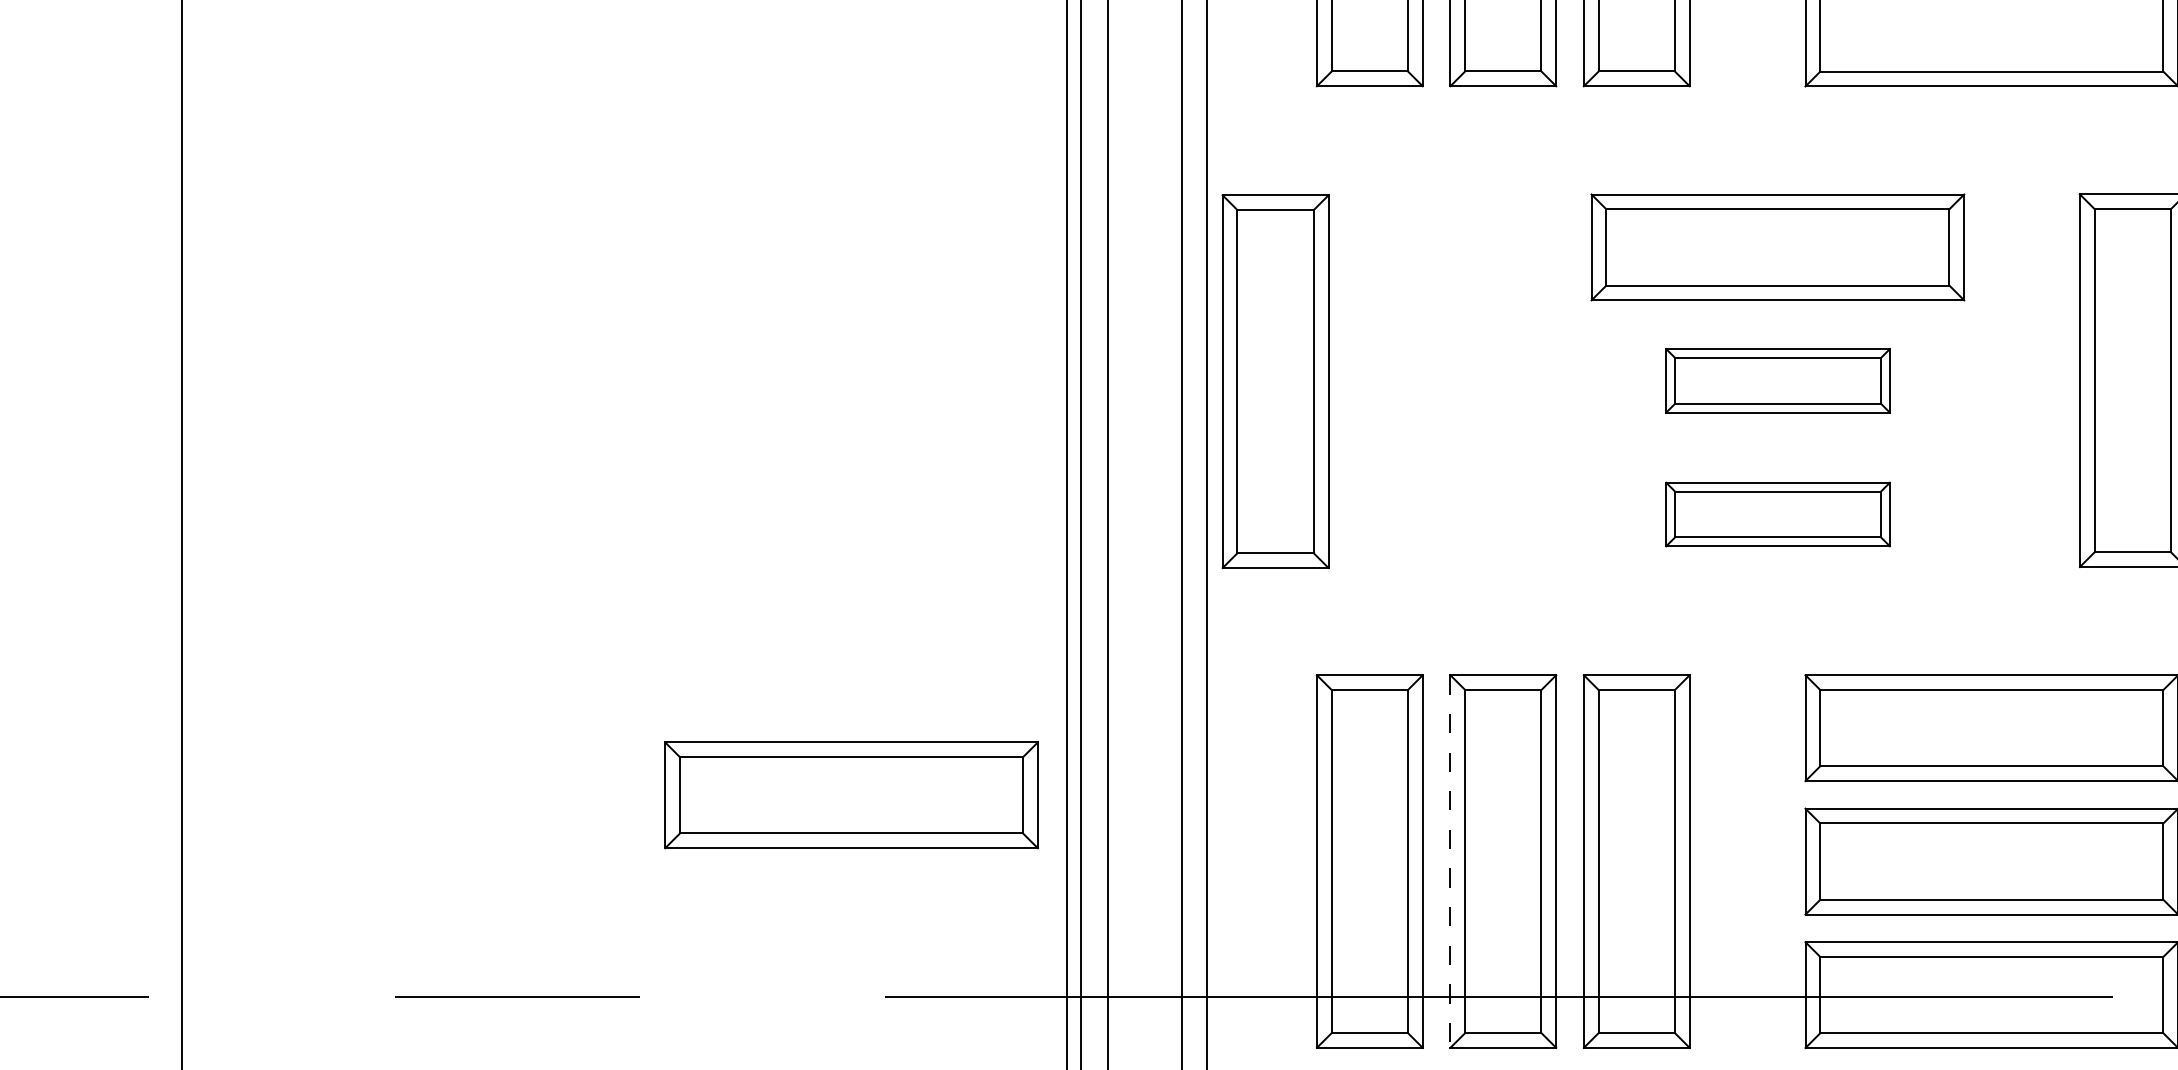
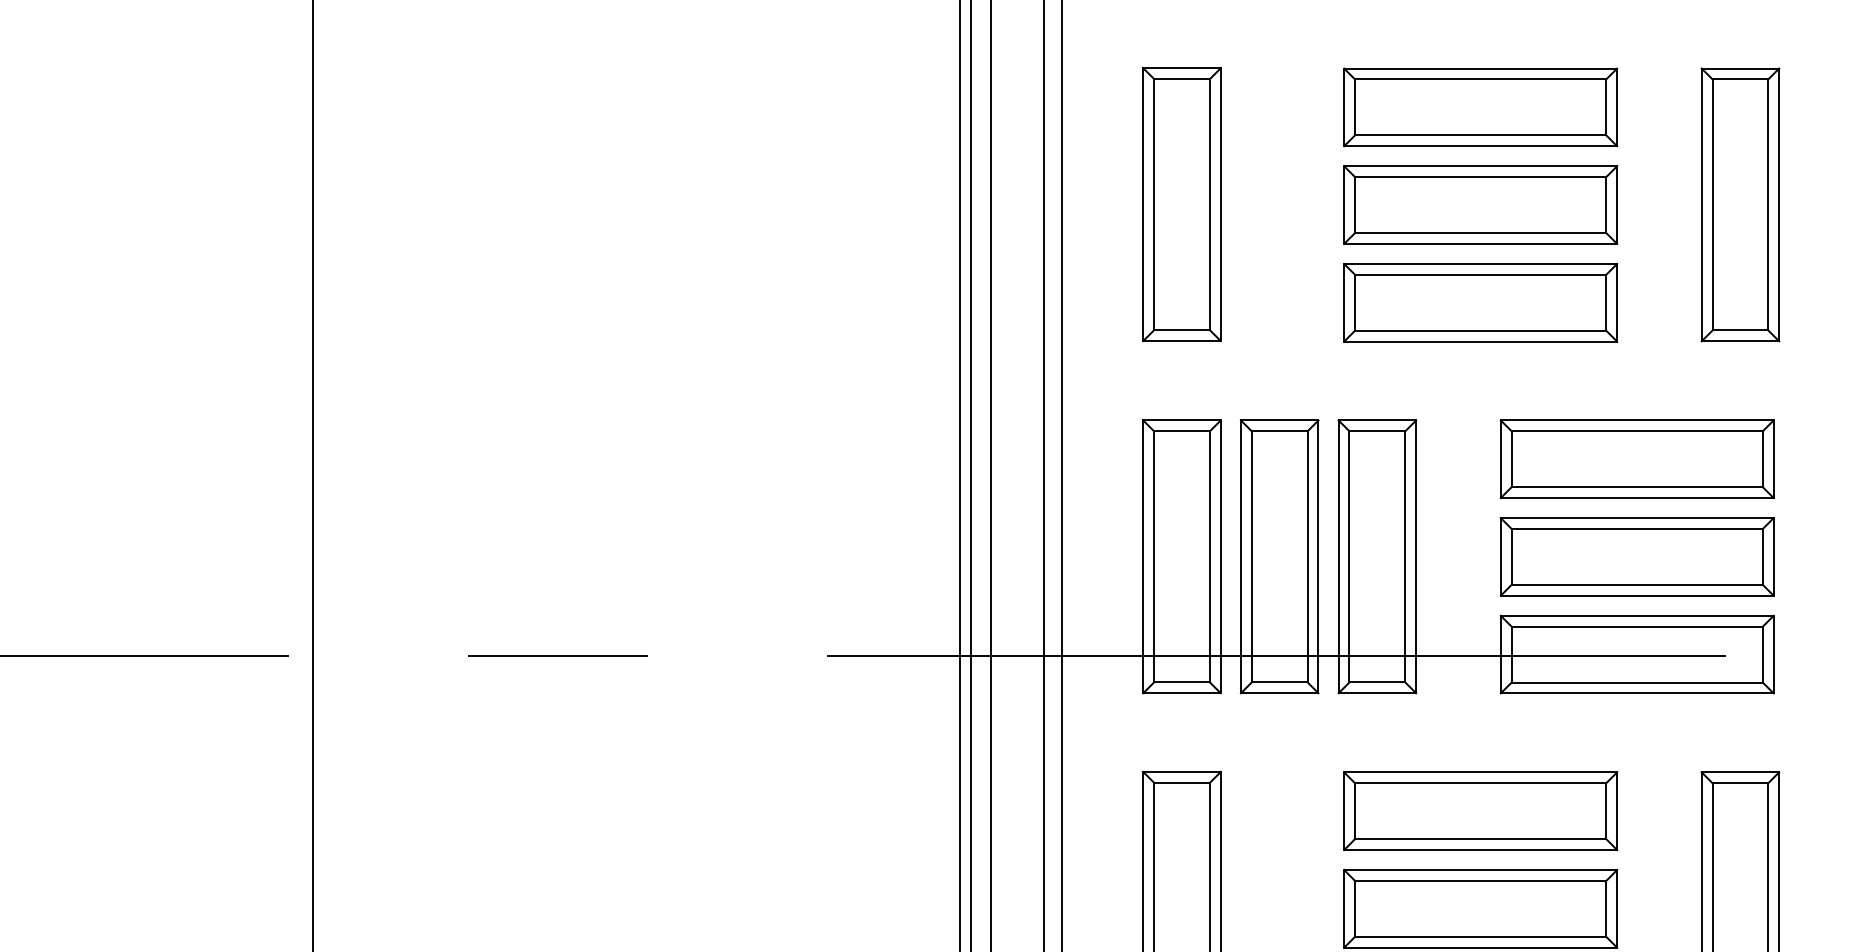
part: (1777, 380) -> (1480, 204), size x1.67
part: (1274, 381) -> (1181, 204), moved
part: (1777, 514) -> (1480, 302), size x1.67
part: (851, 795) -> (802, 508), removed
line: (1449, 862) -> (1240, 557), dashed -> solid

